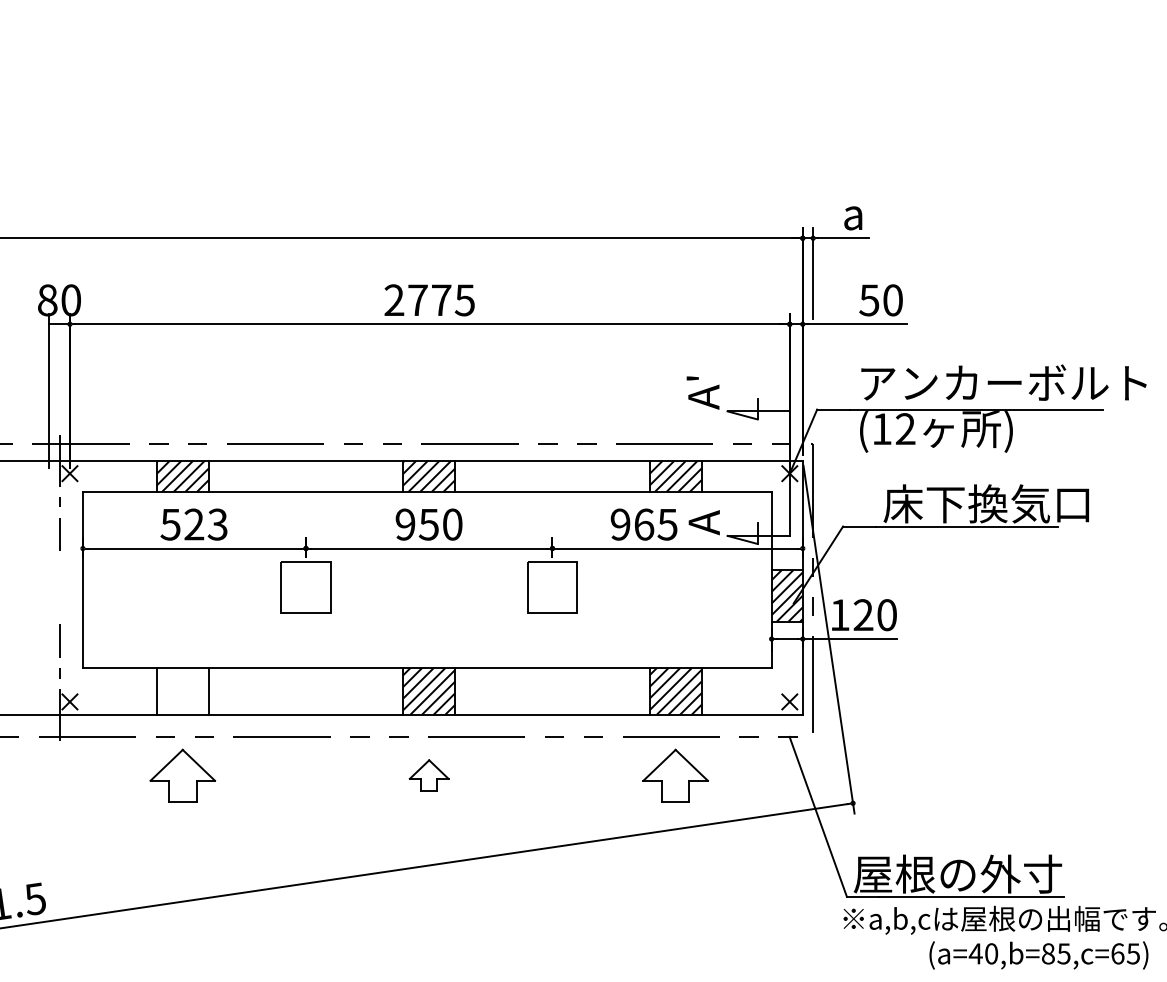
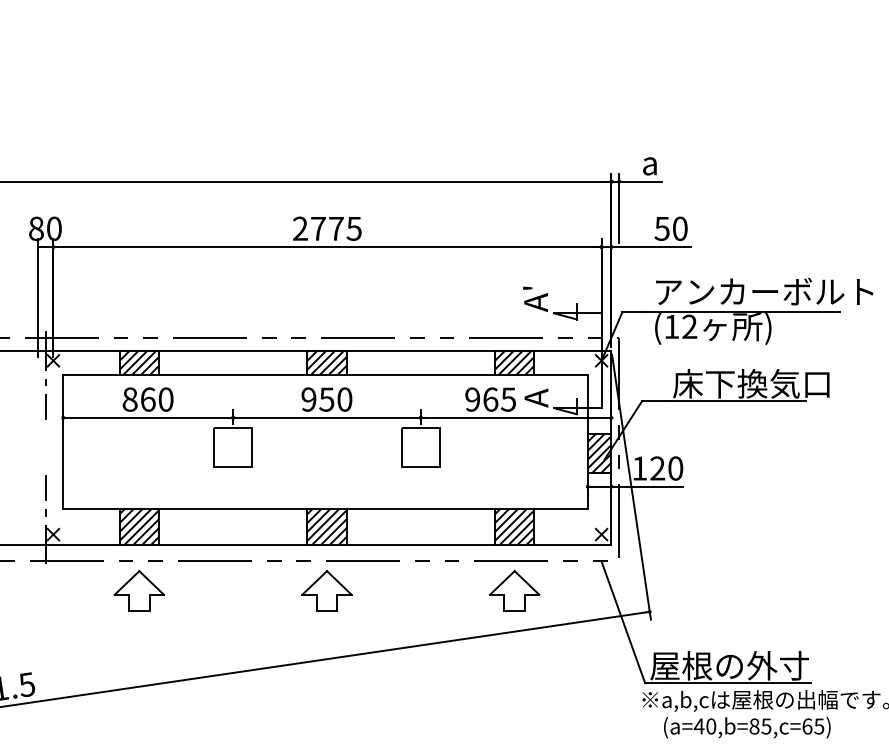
text: (193, 524) -> (147, 399), 523 -> 860
hatch: (183, 691) -> (139, 526), added
part: (428, 775) -> (326, 590), size x1.67
text: (1039, 955) -> (747, 727), moved

